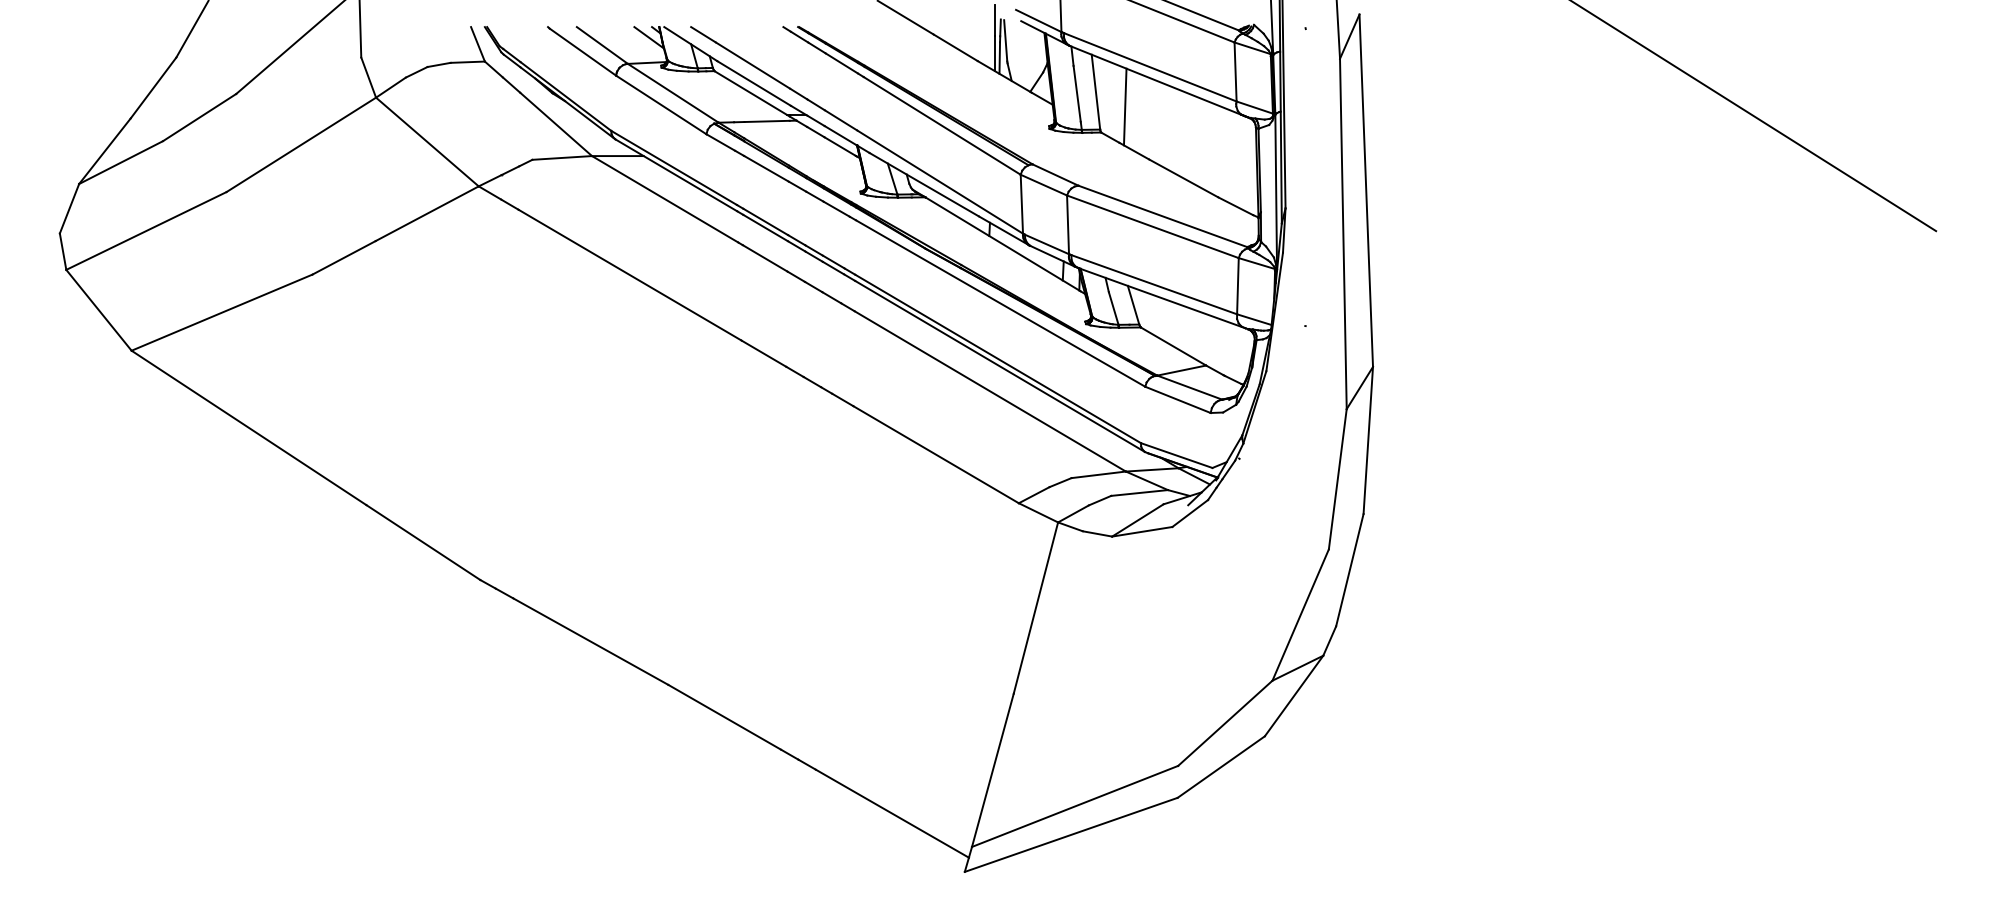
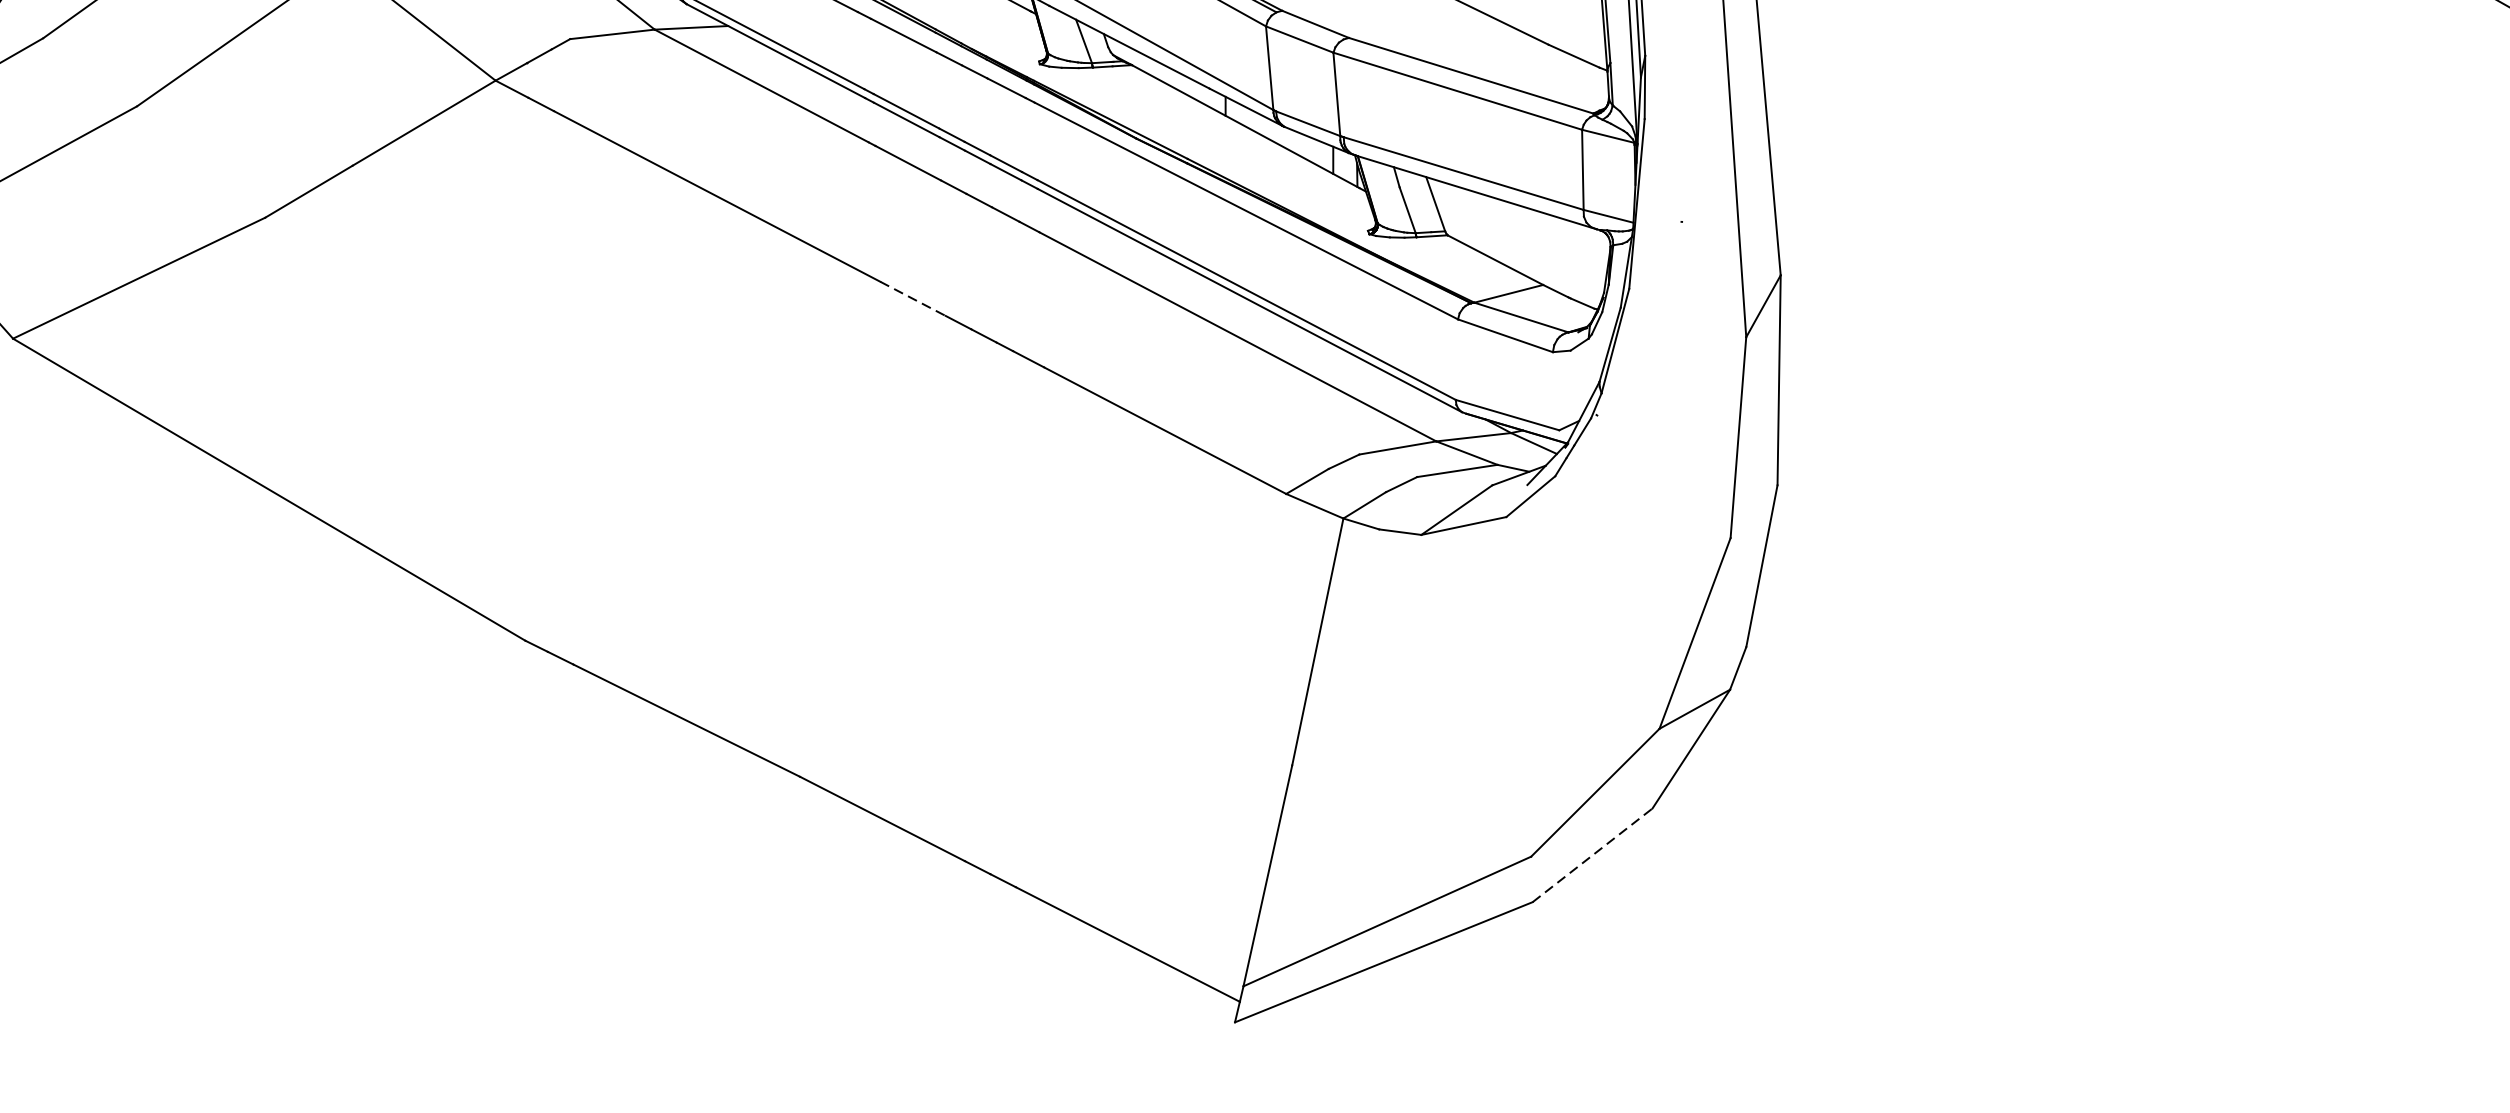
line: (763, 353) -> (912, 298), solid -> dashed
line: (1221, 766) -> (1592, 854), solid -> dashed

